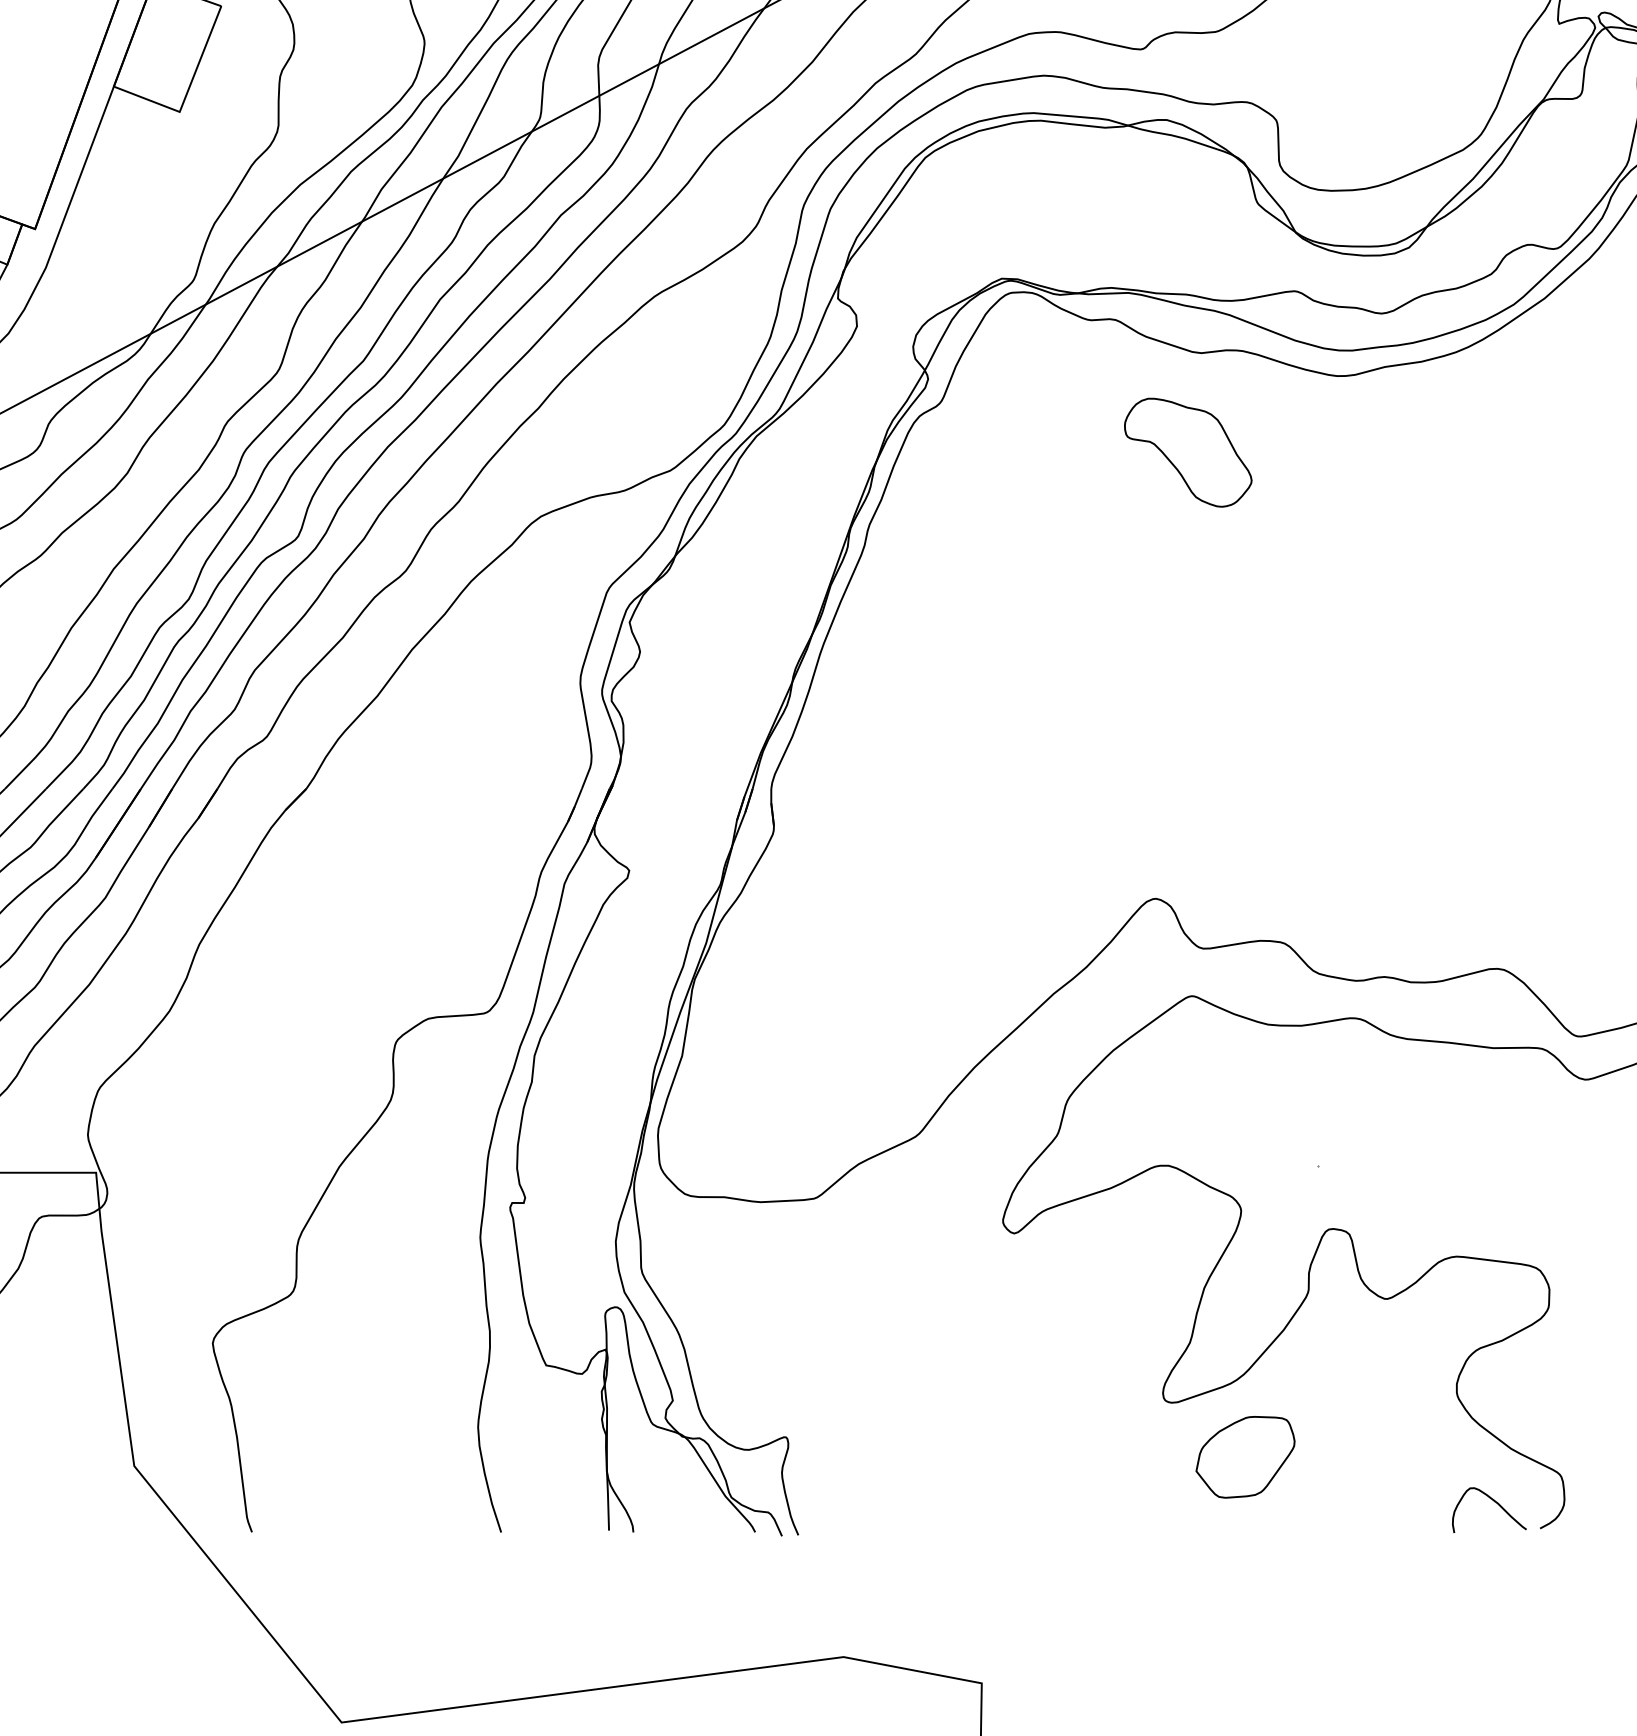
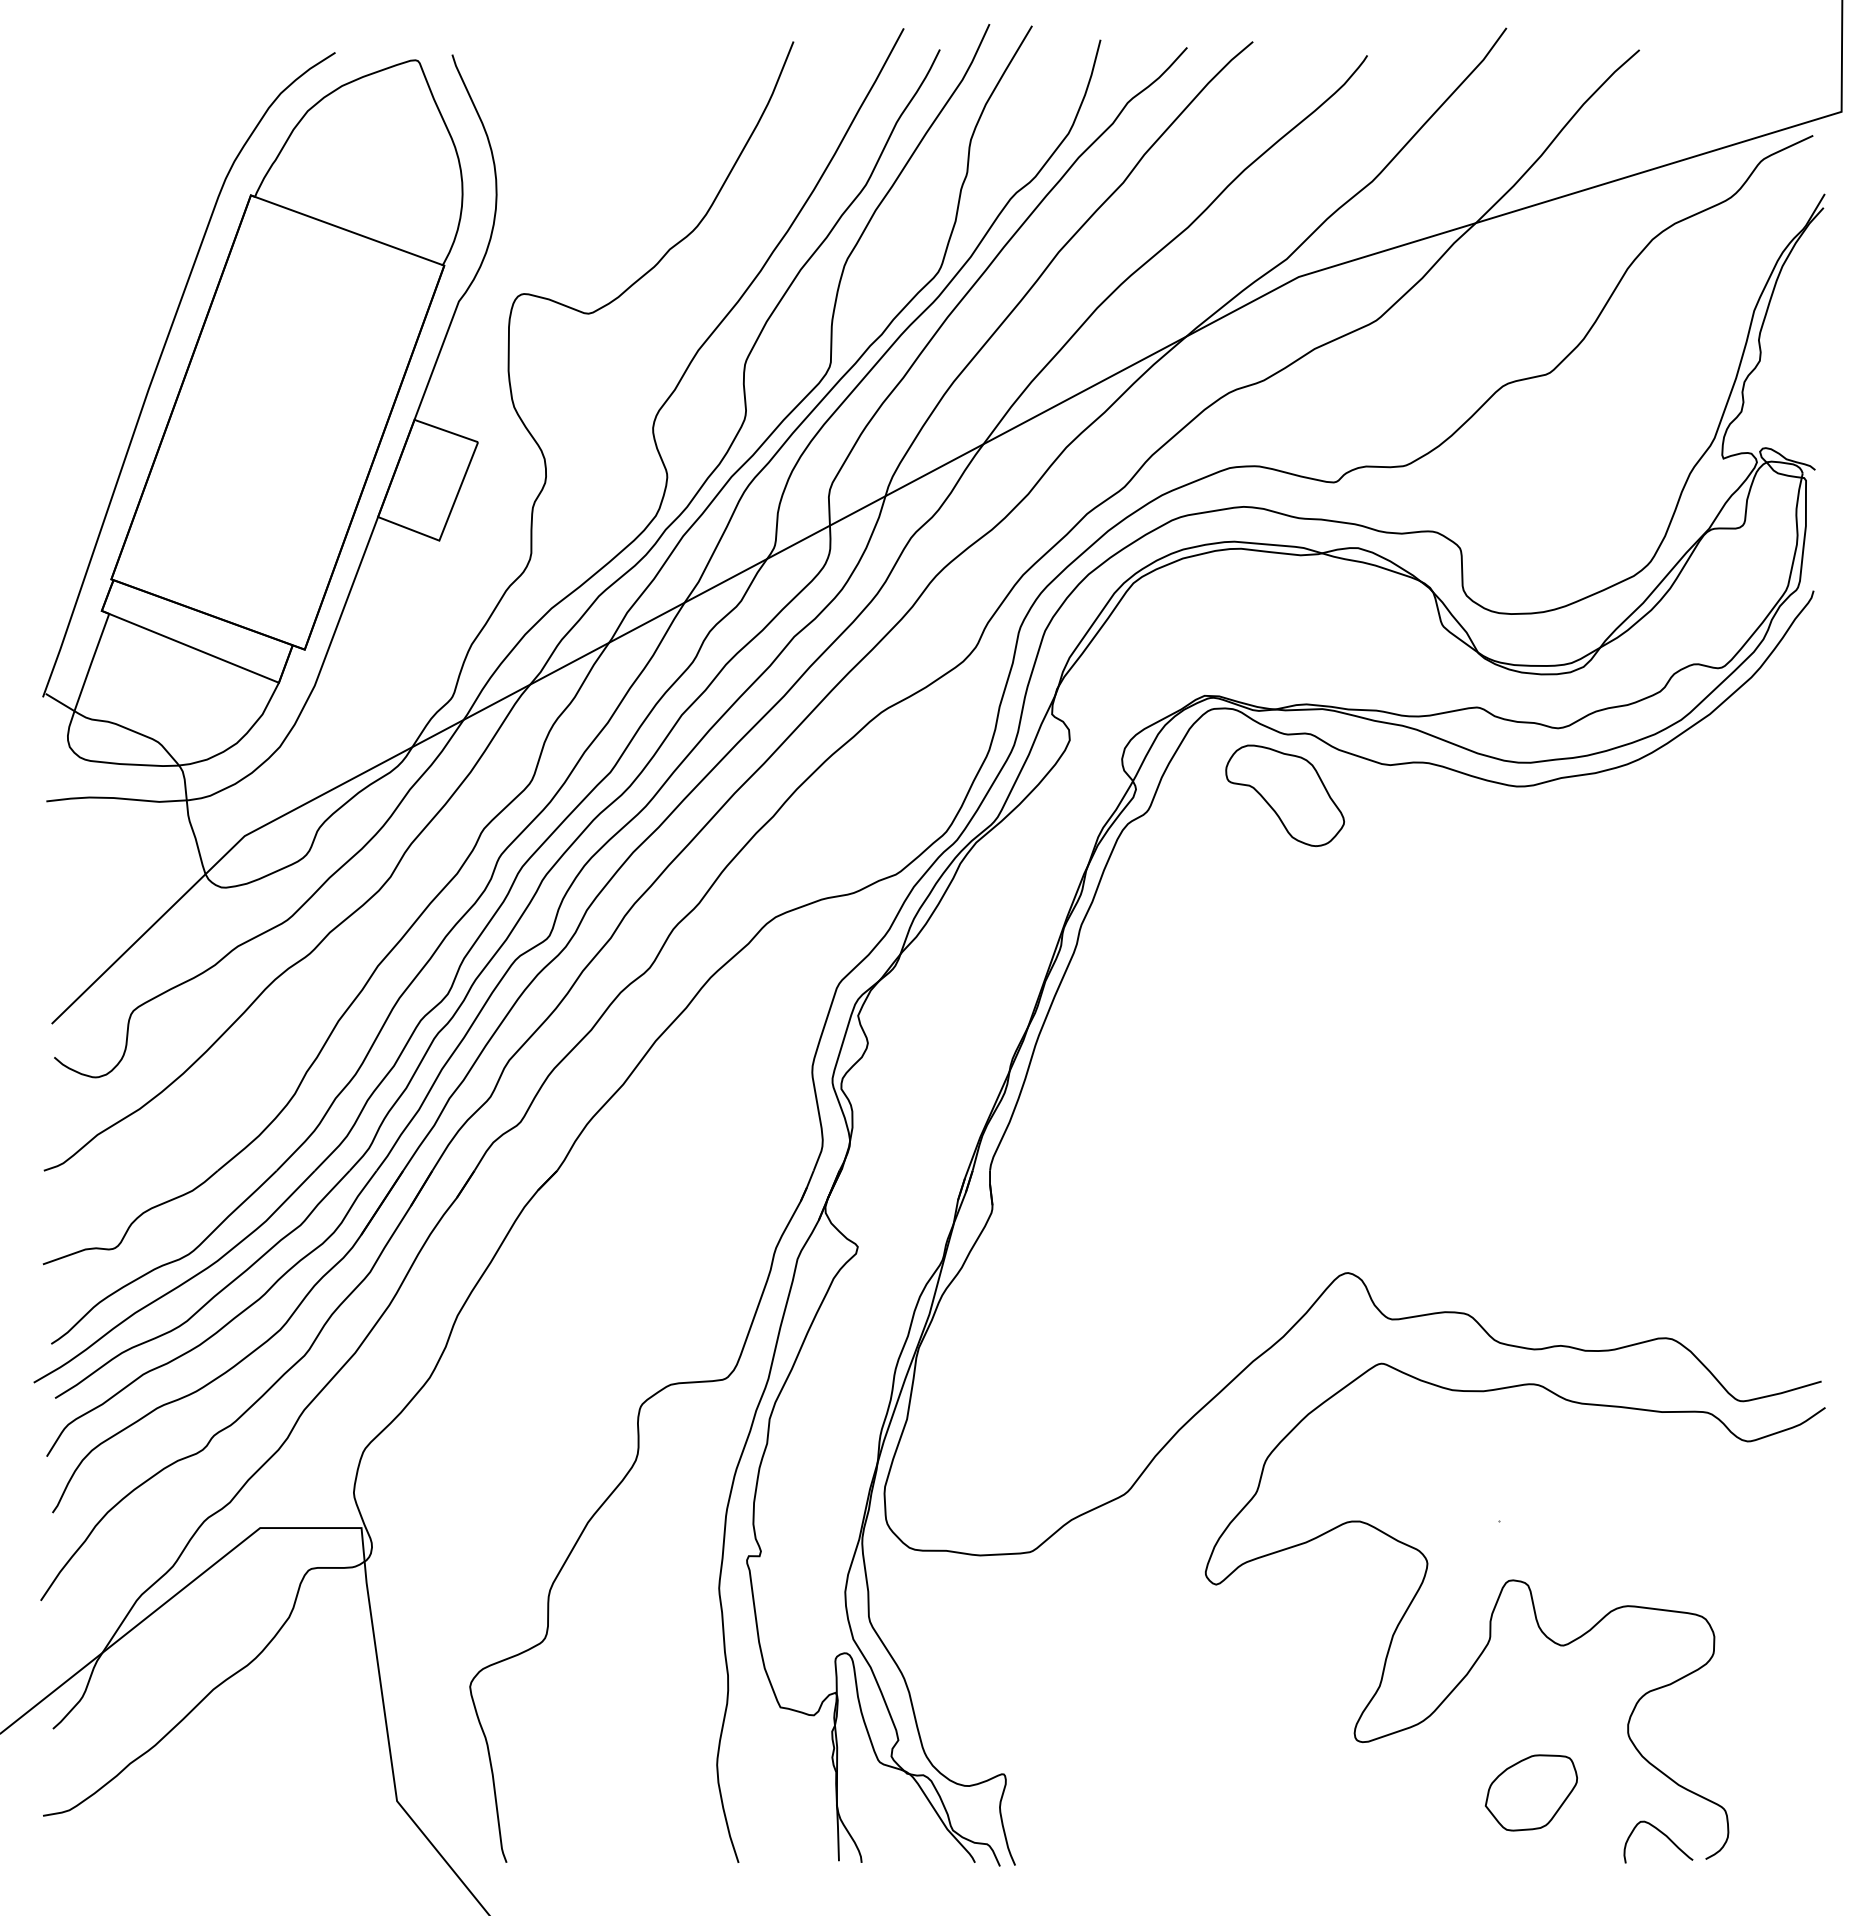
part: (1187, 452) -> (1284, 795), moved
part: (1244, 1456) -> (1530, 1792), moved

